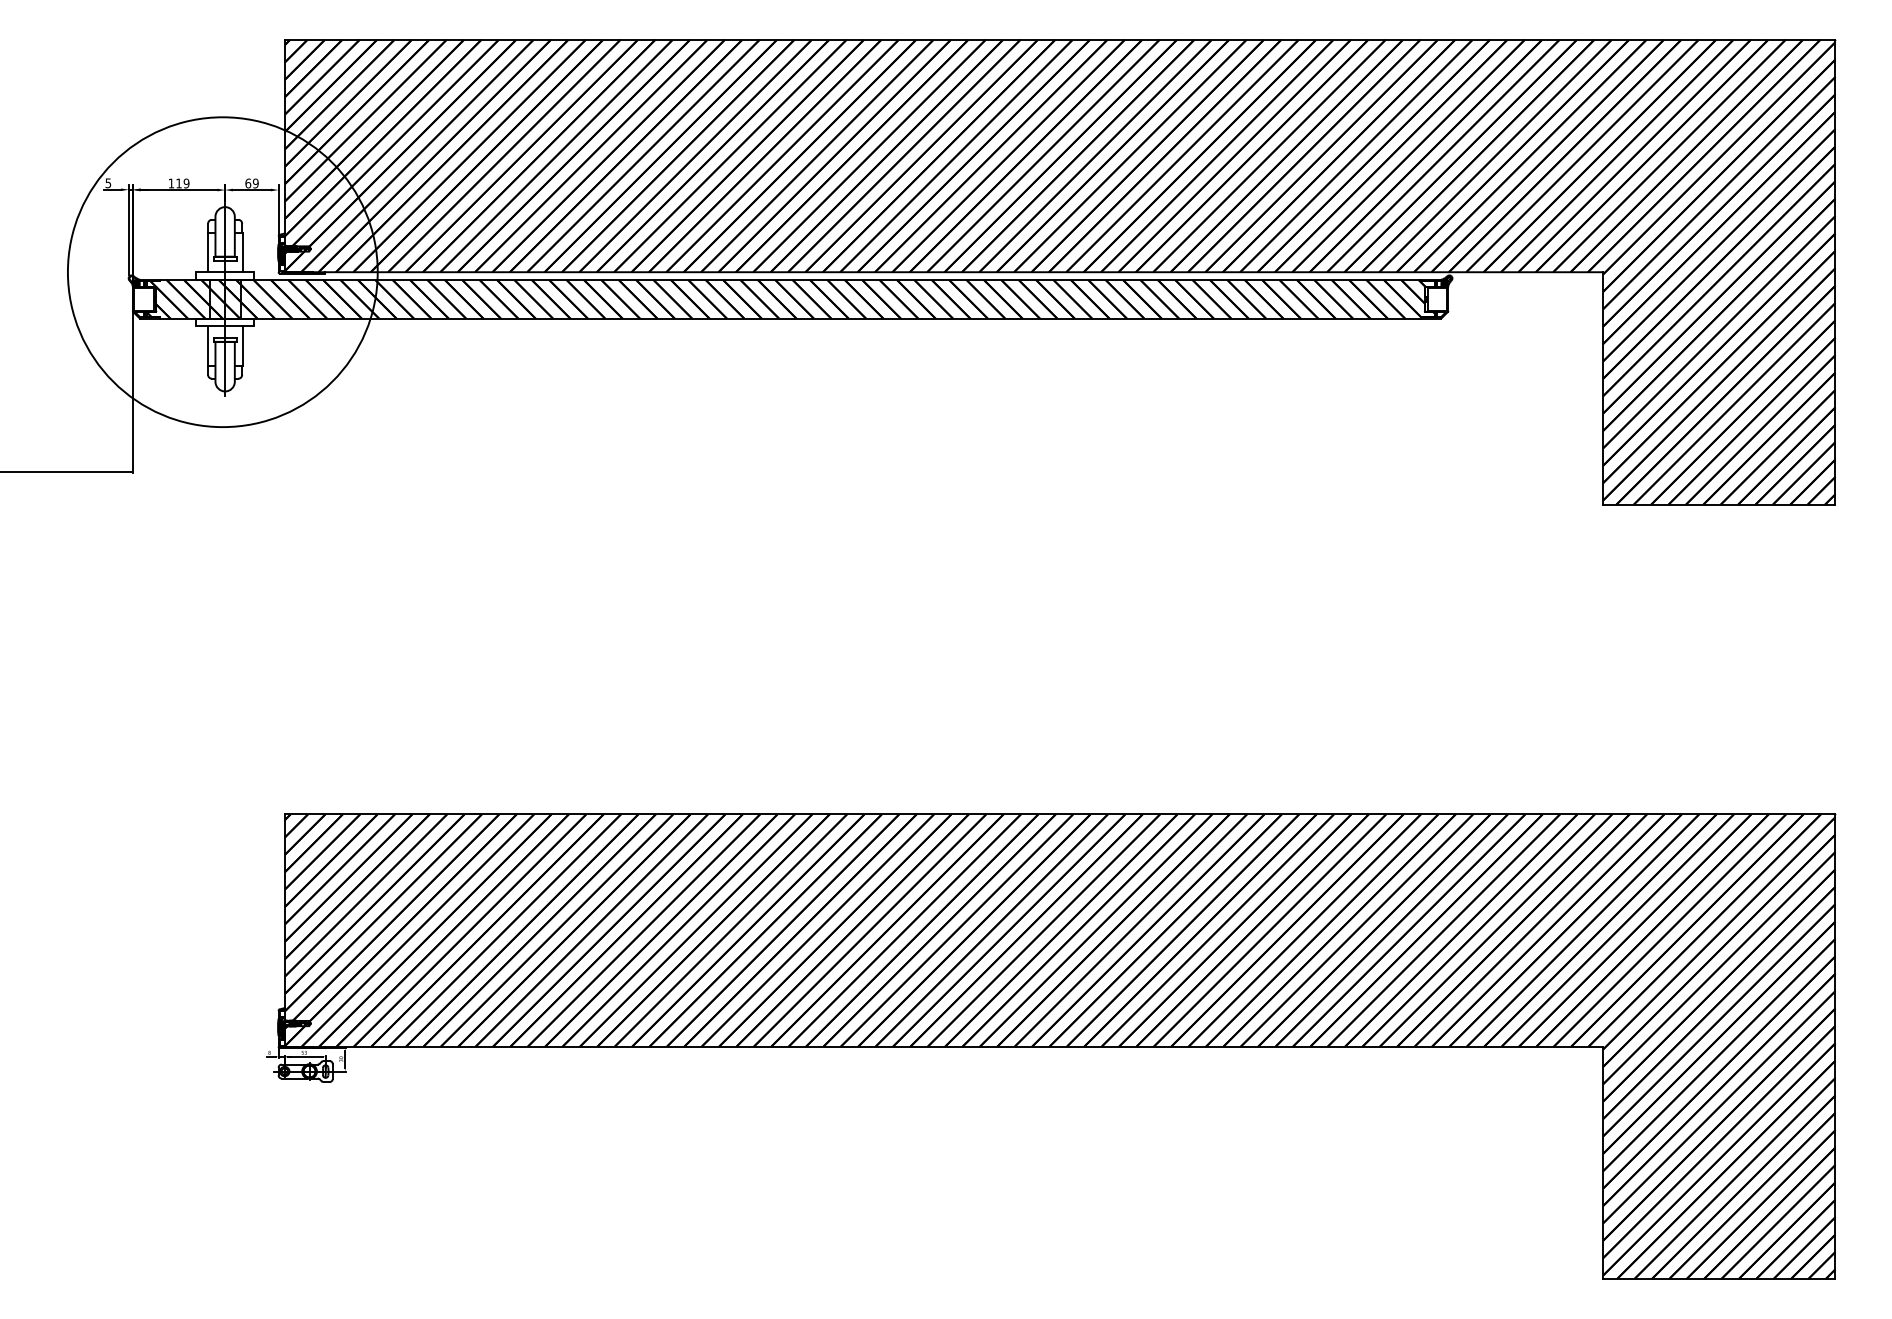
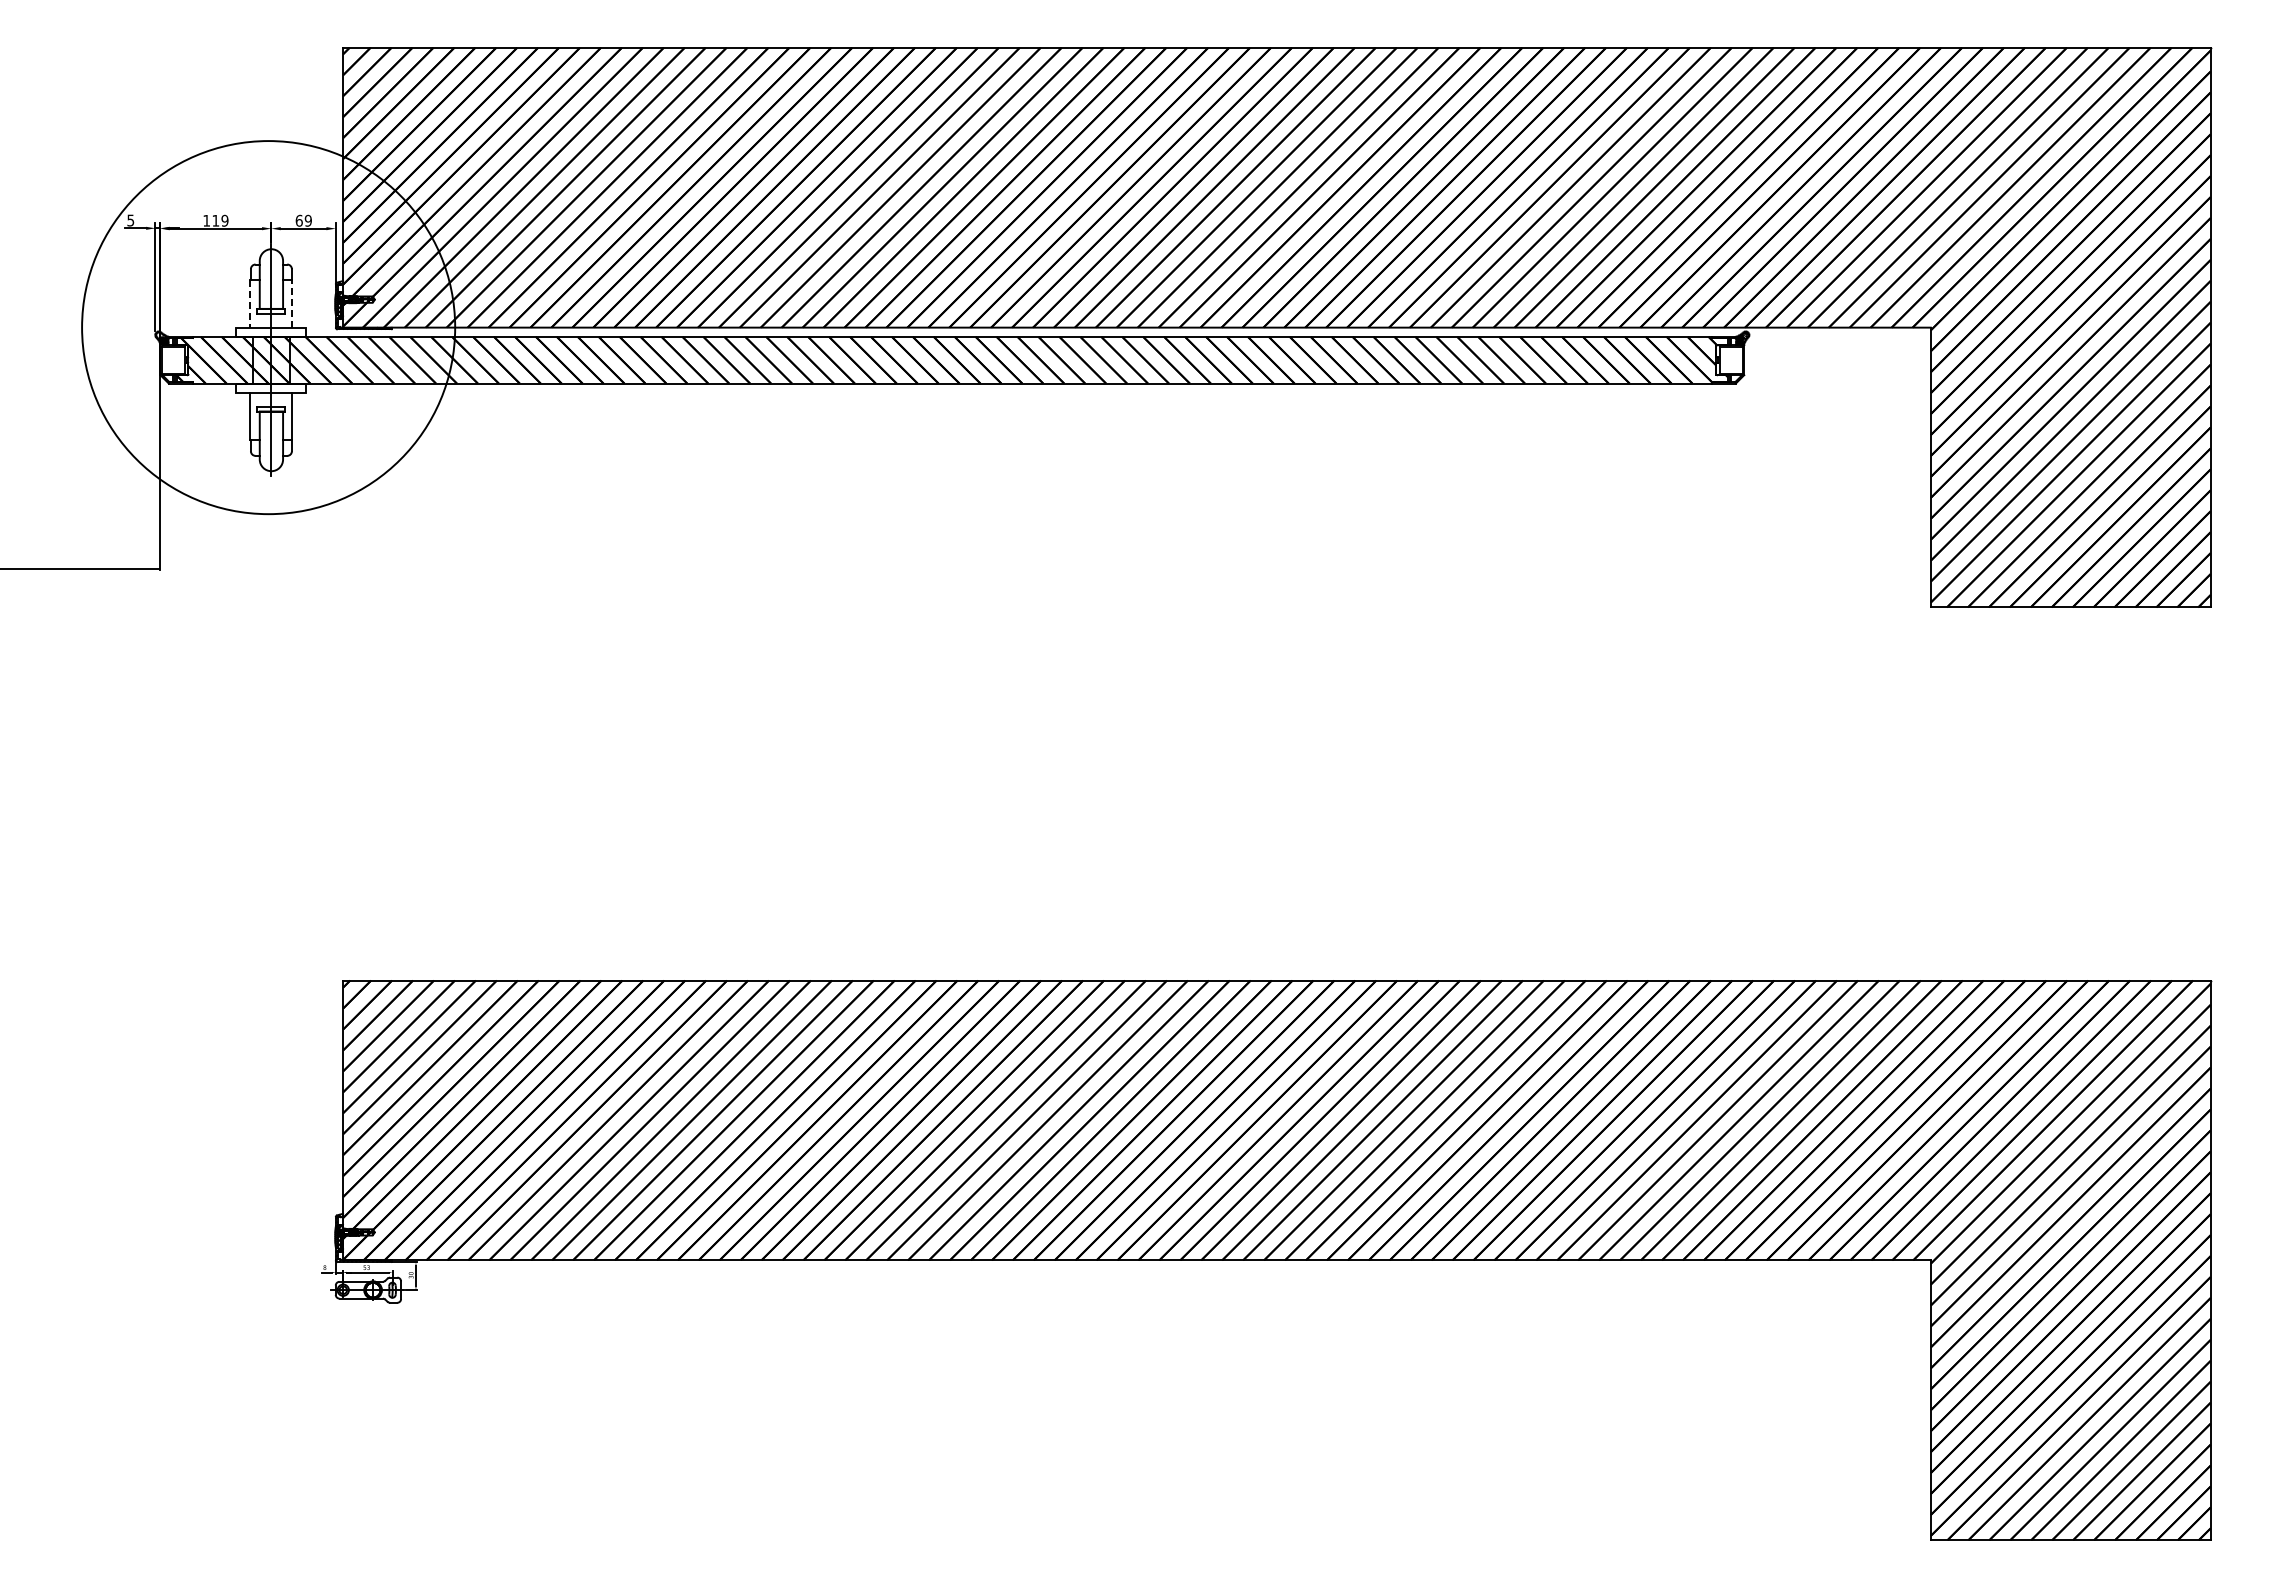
line: (207, 253) -> (250, 304), solid -> dashed
line: (242, 253) -> (292, 304), solid -> dashed

